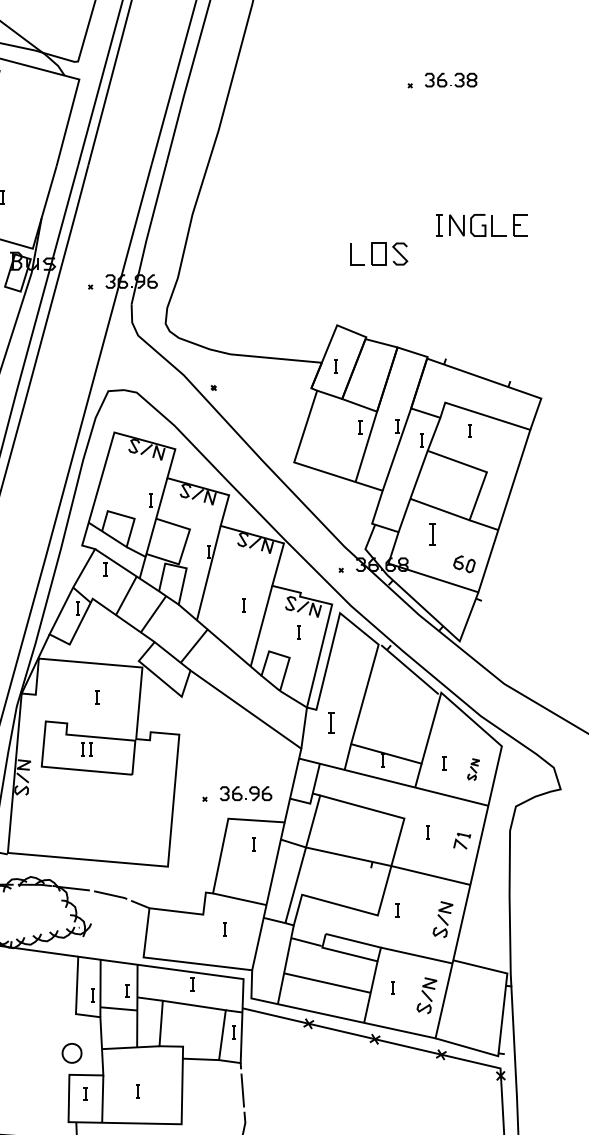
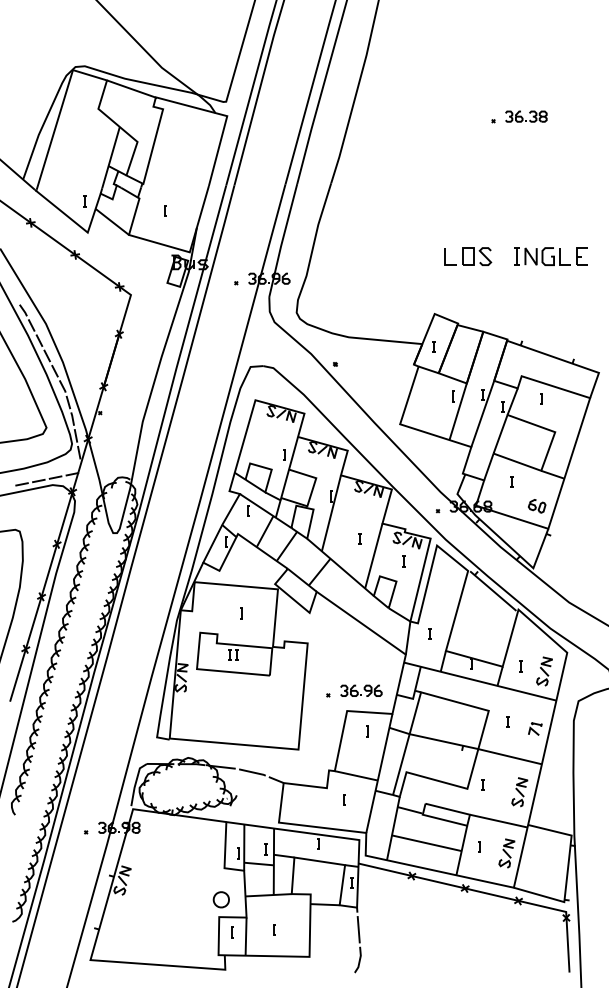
part: (481, 225) -> (550, 256), moved
part: (432, 533) -> (511, 481), size x0.62
part: (330, 722) -> (429, 633), size x0.62
part: (473, 769) -> (544, 671), size x1.67

